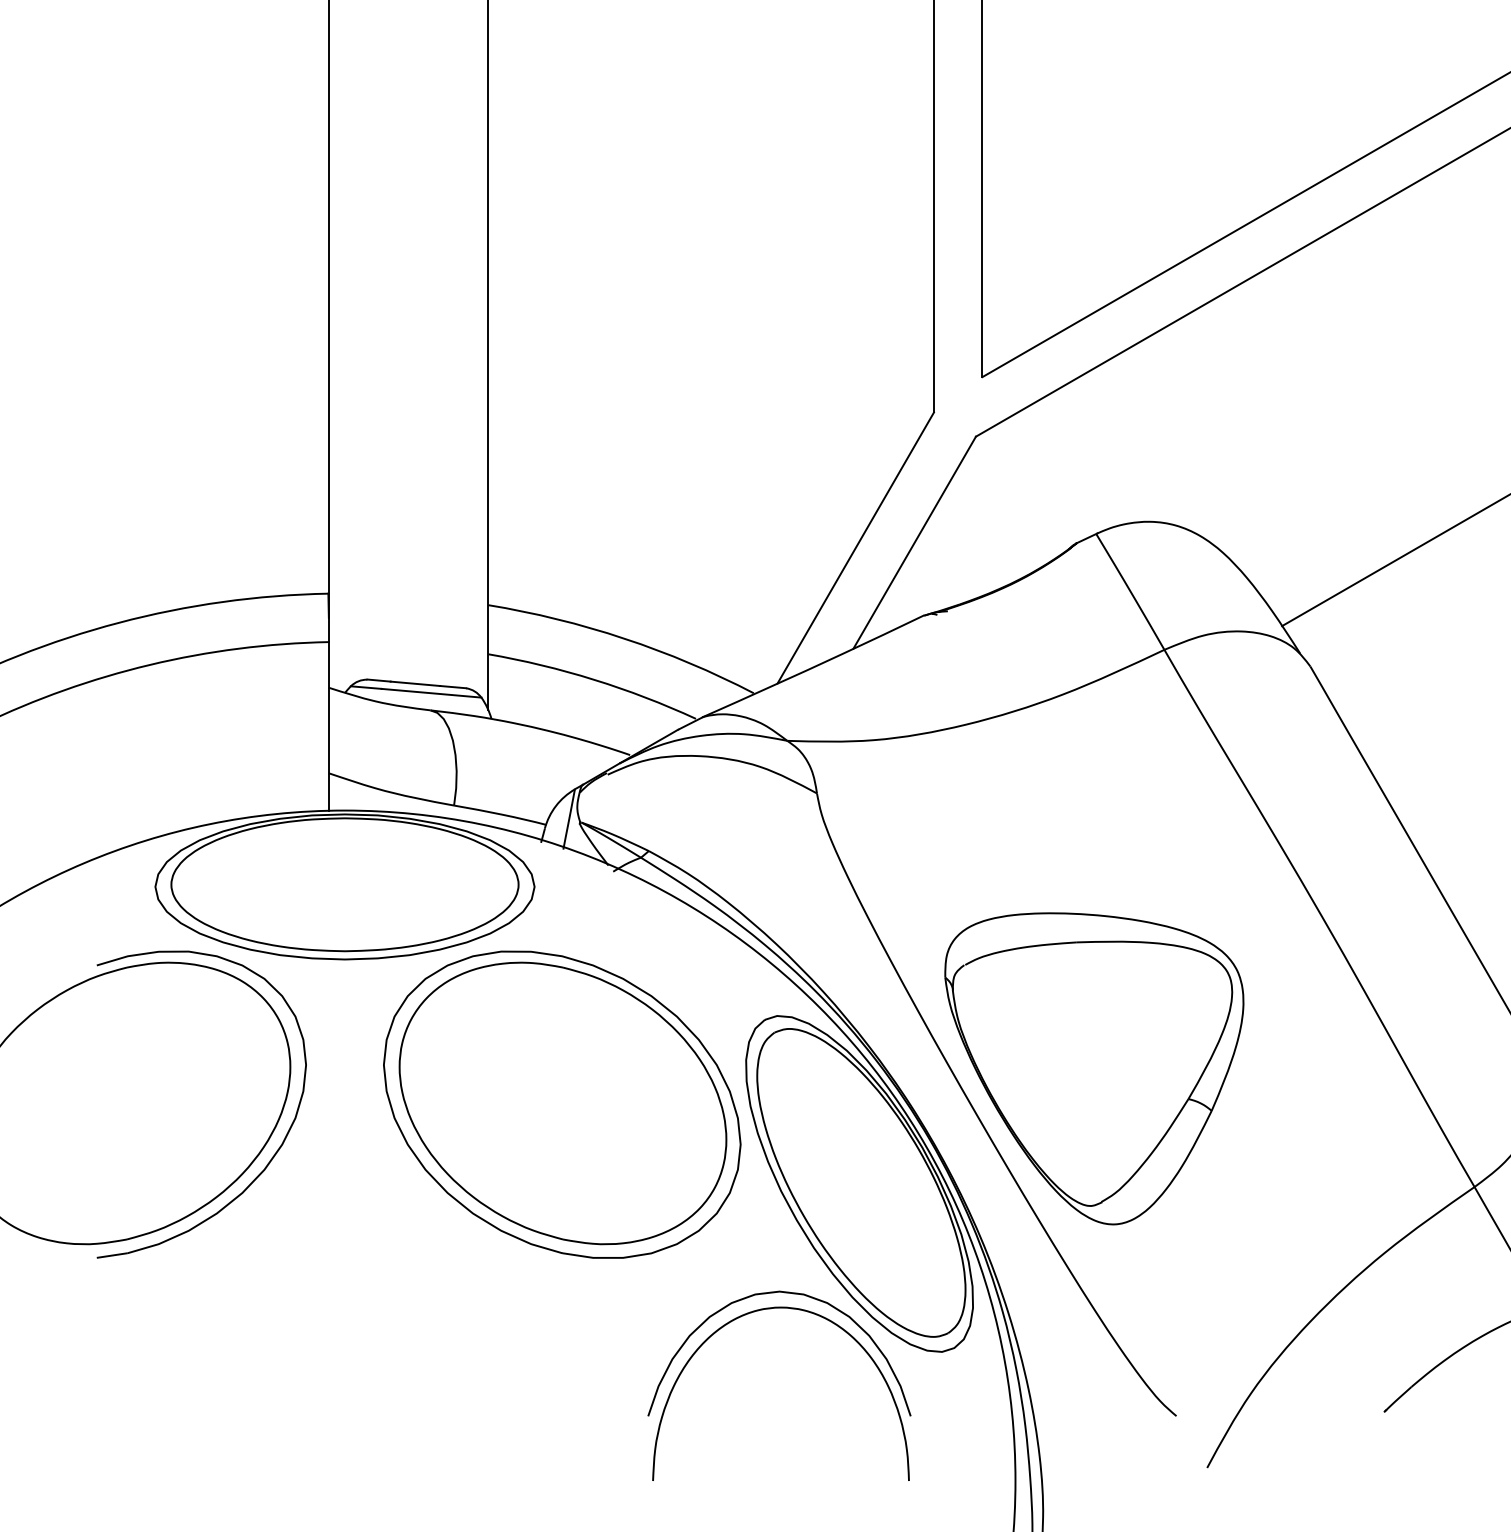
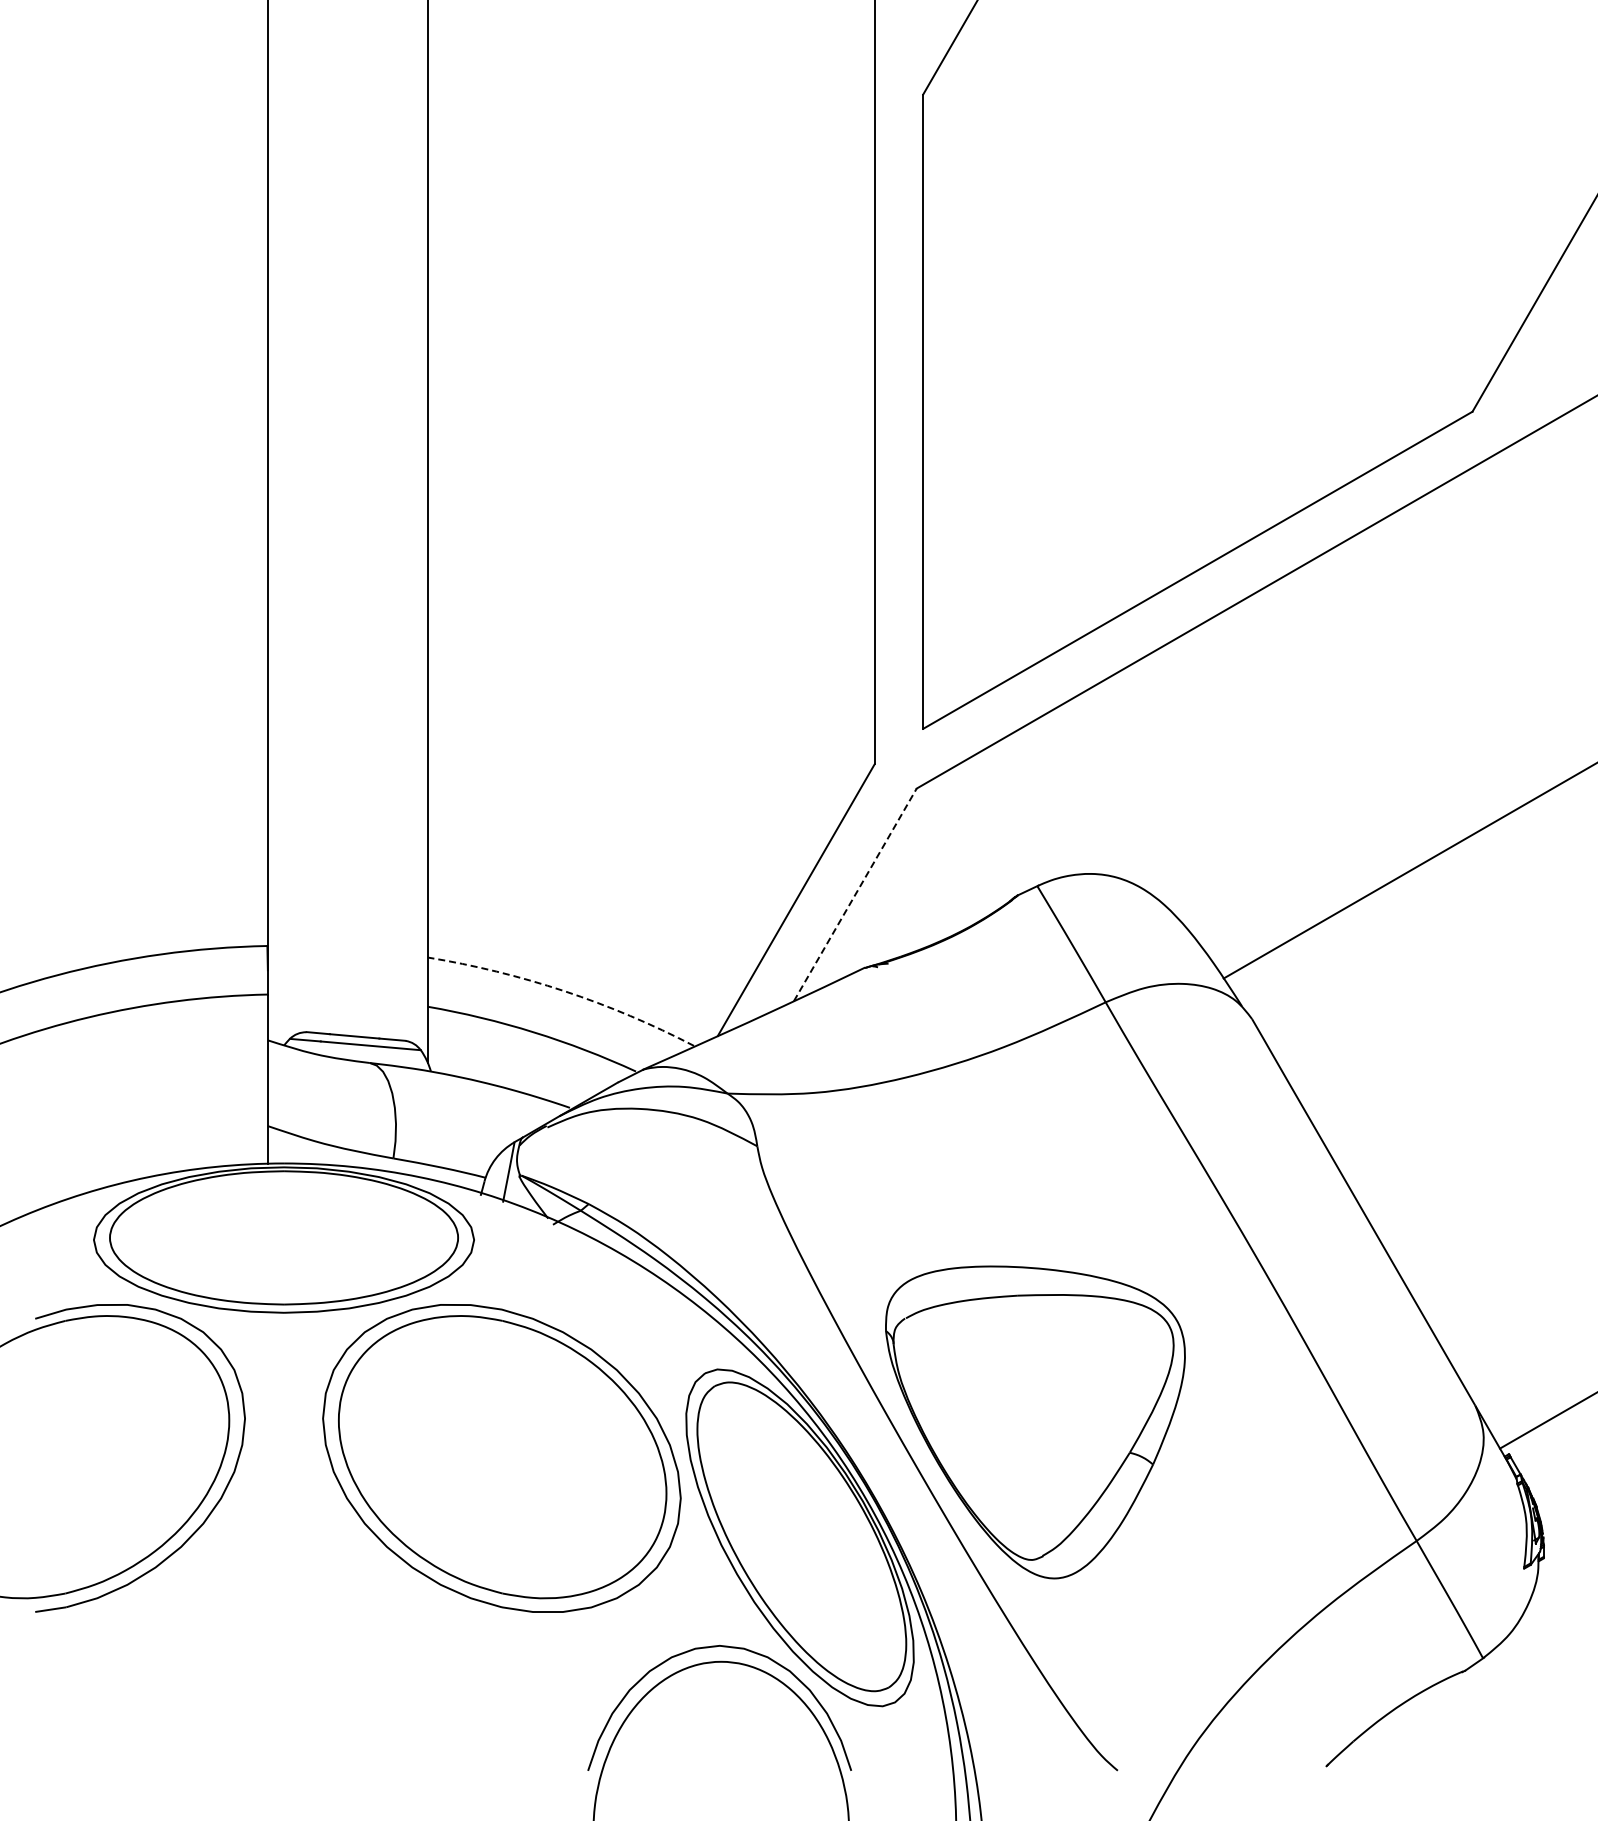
line: (914, 542) -> (855, 894), solid -> dashed
arc: (624, 639) -> (564, 991), solid -> dashed

